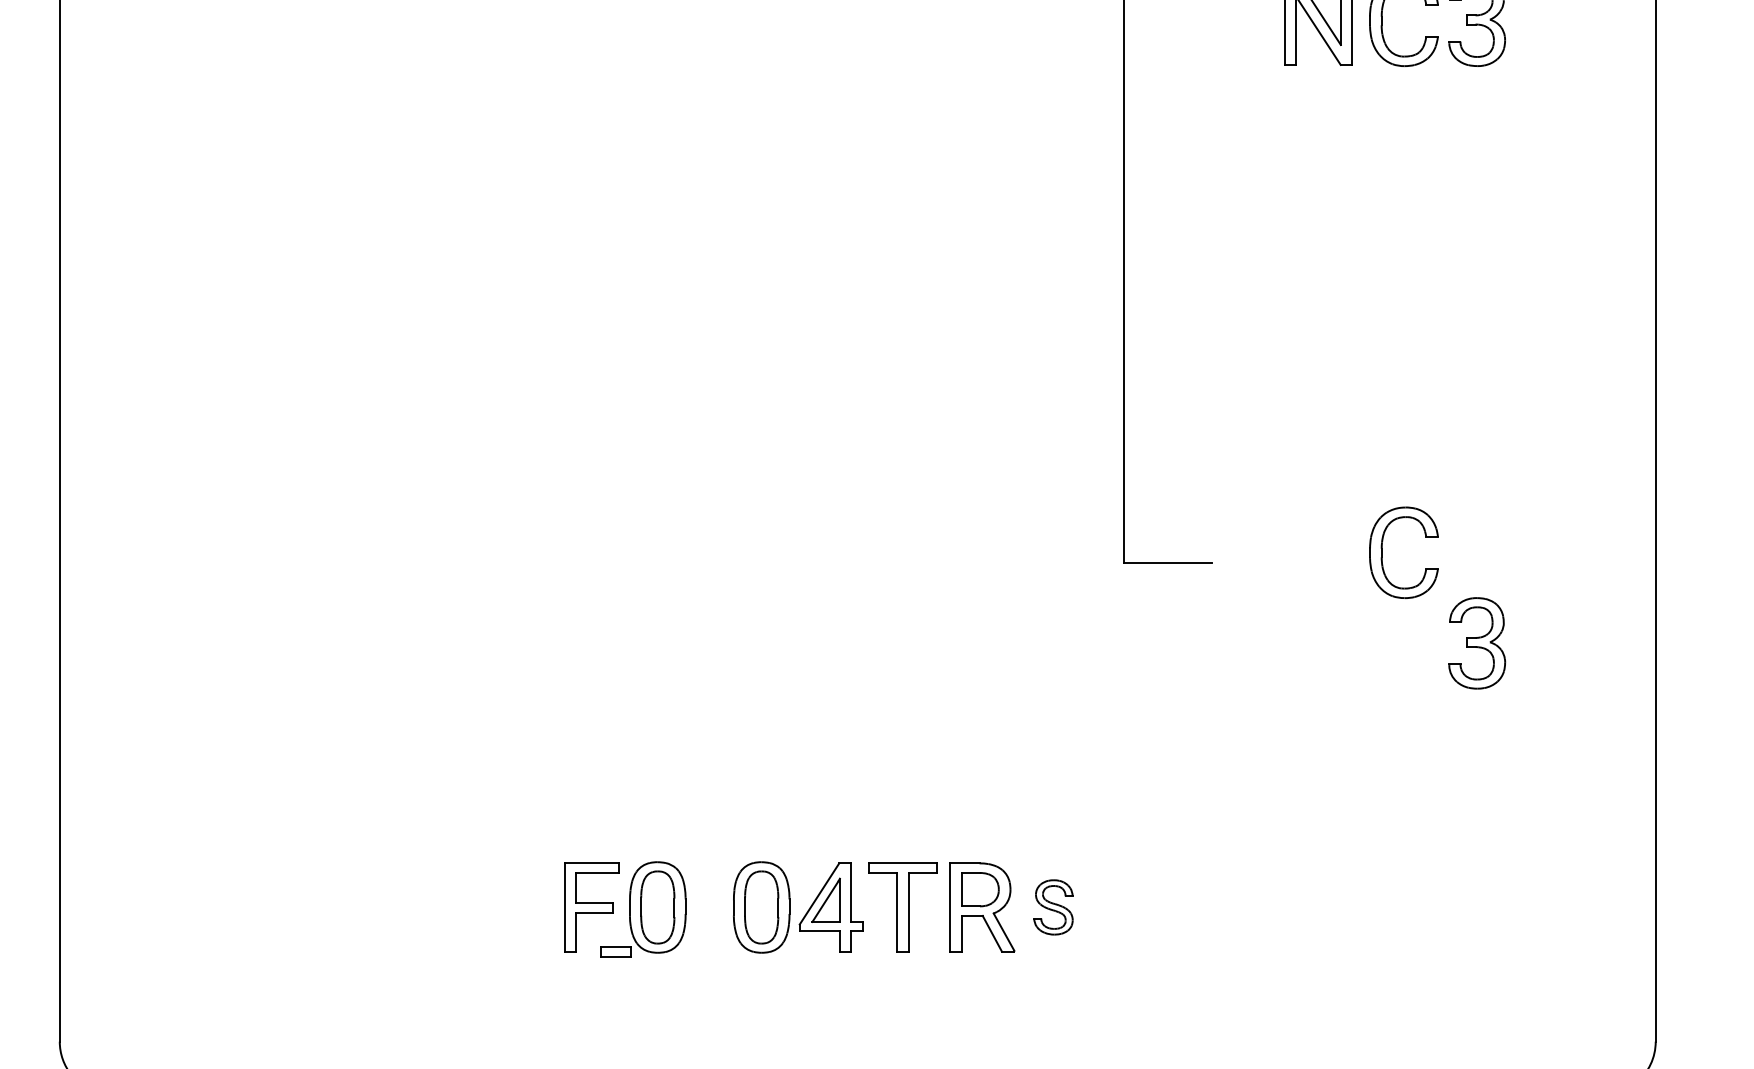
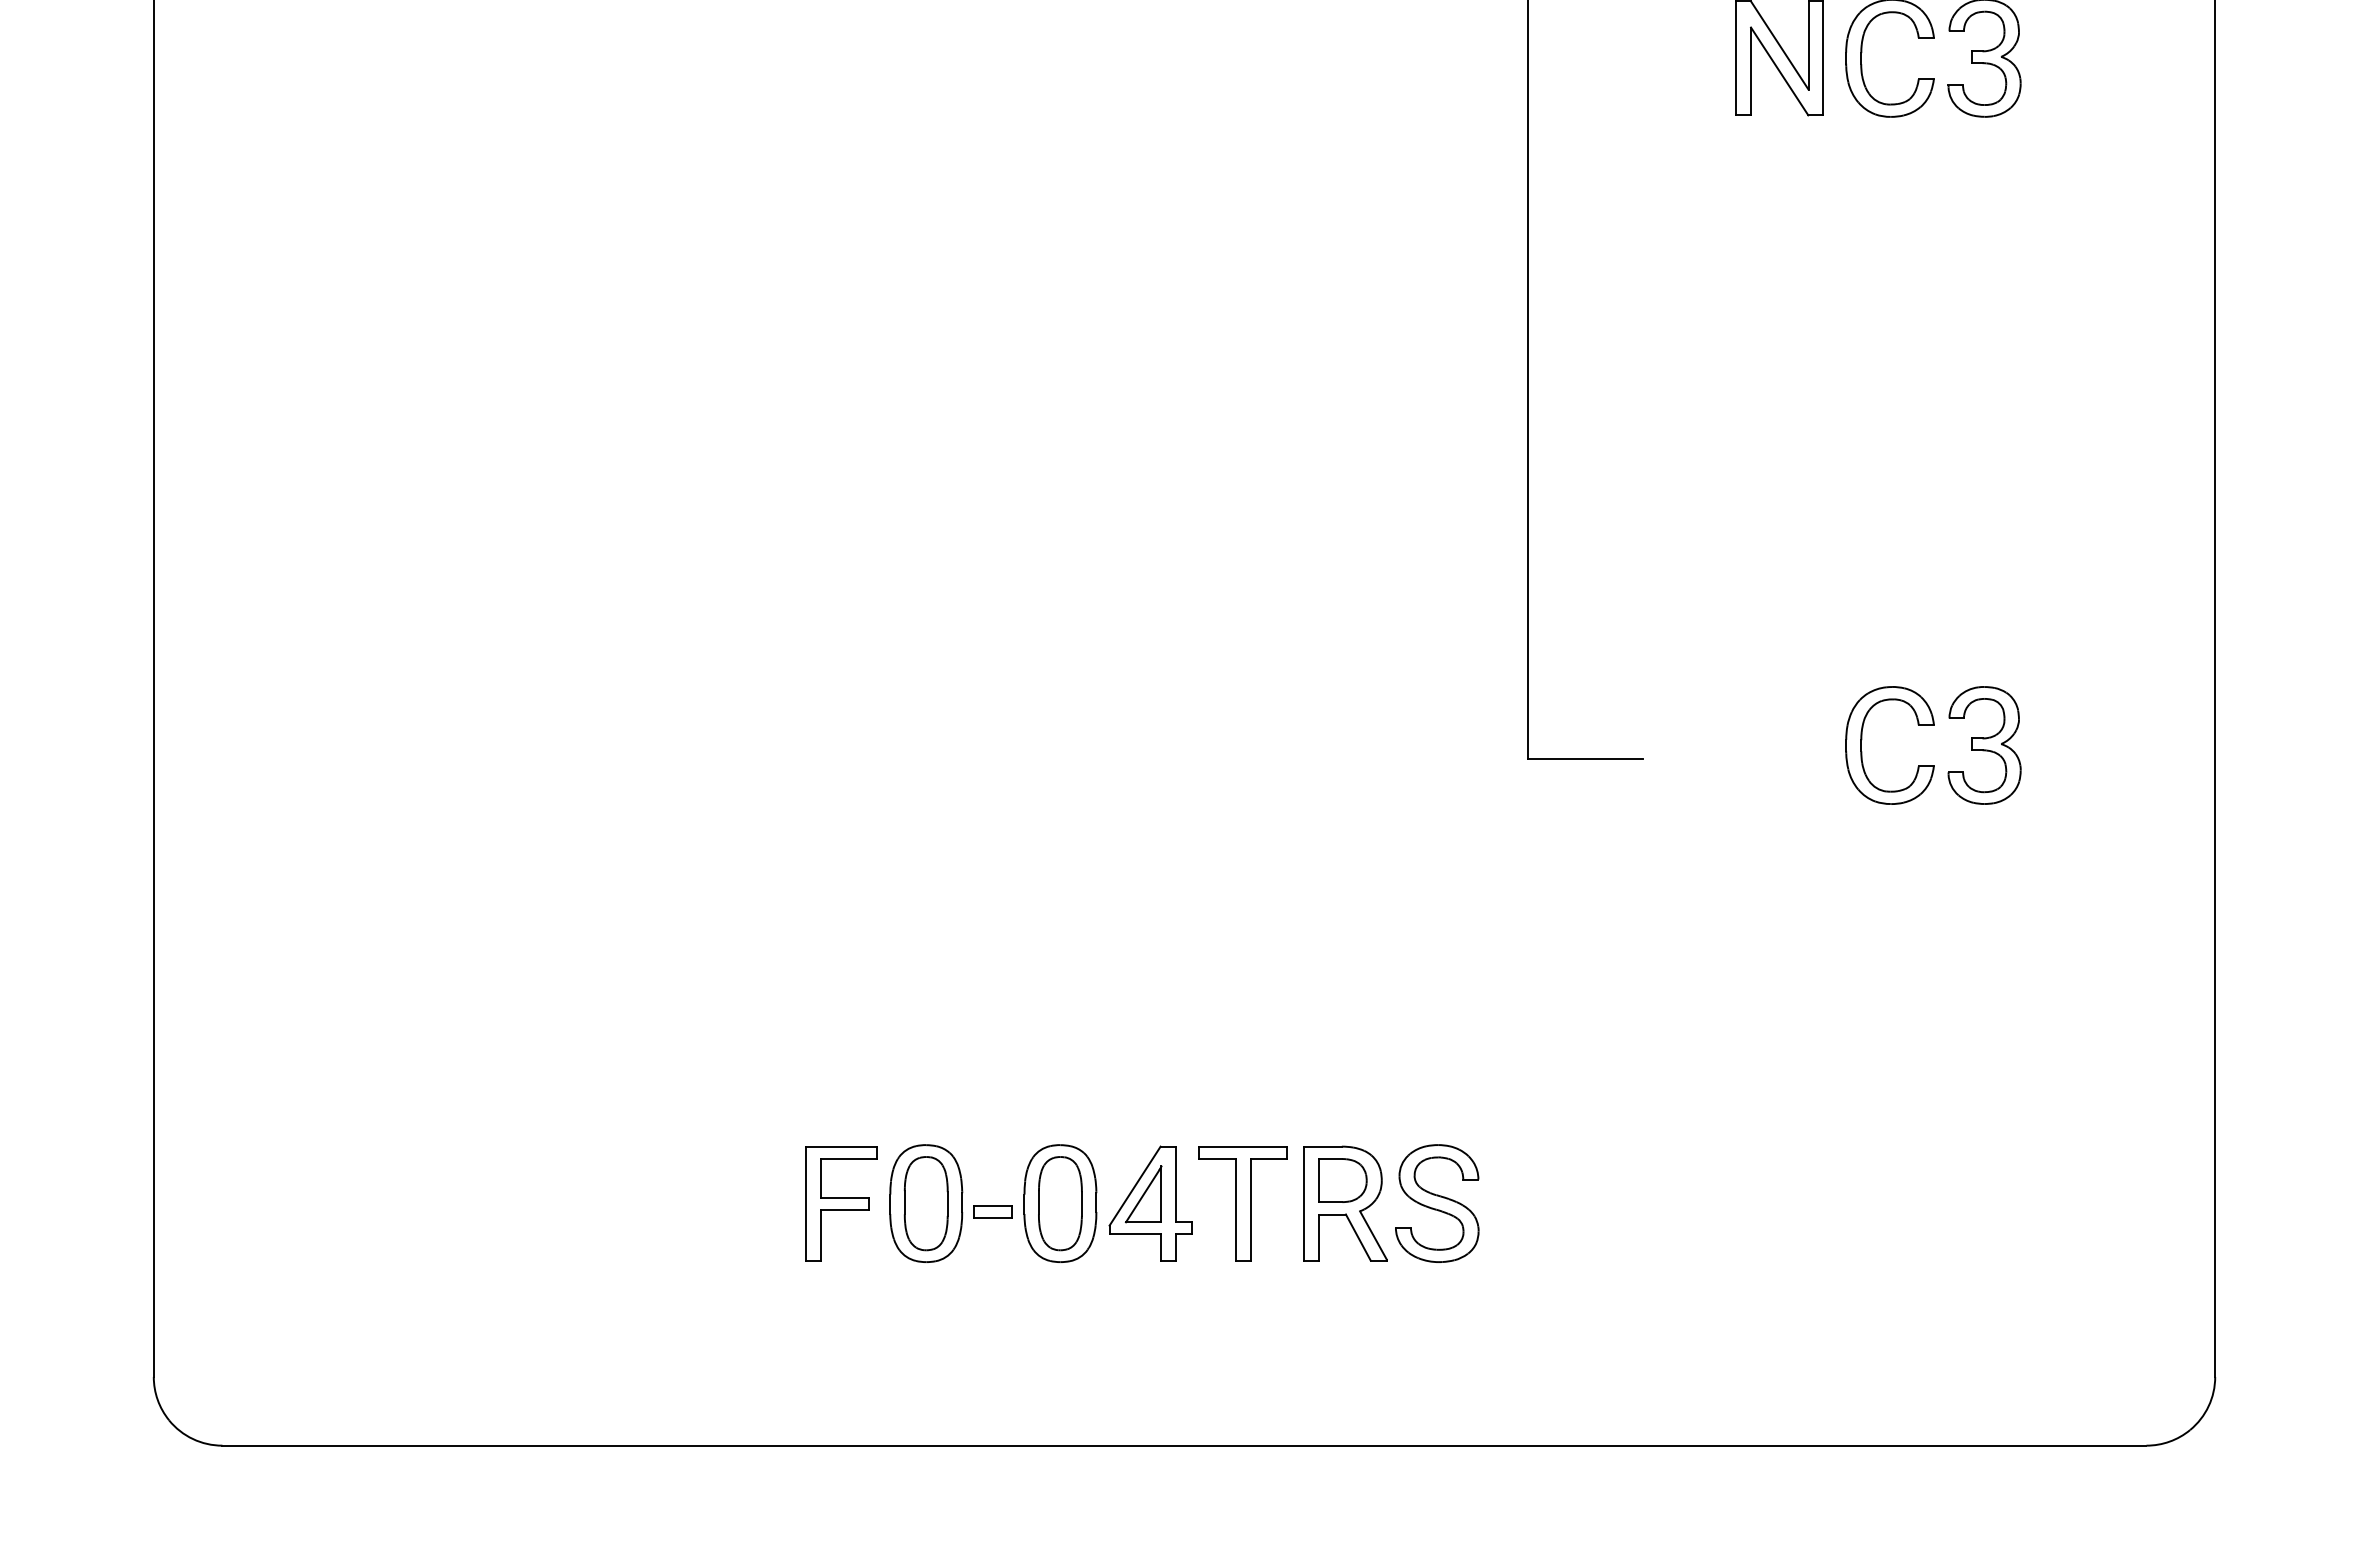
part: (1477, 643) -> (1984, 745), moved
part: (1053, 907) -> (1437, 1203), size x1.67
part: (615, 951) -> (992, 1211), moved

